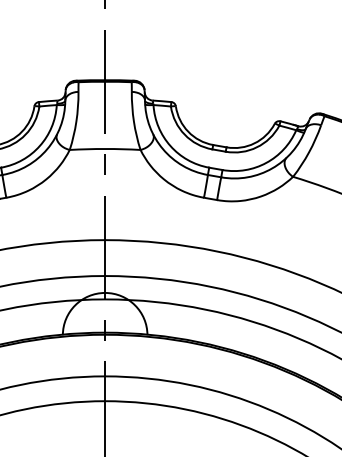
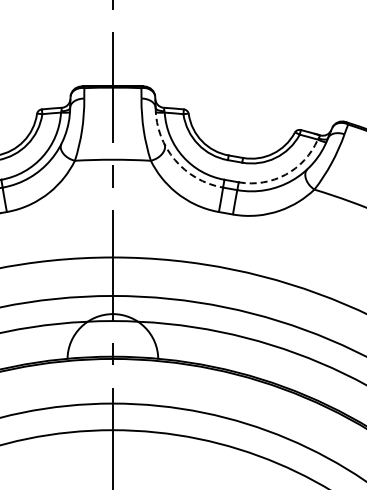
arc: (162, 148) -> (174, 159), solid -> dashed
arc: (266, 162) -> (285, 174), solid -> dashed

